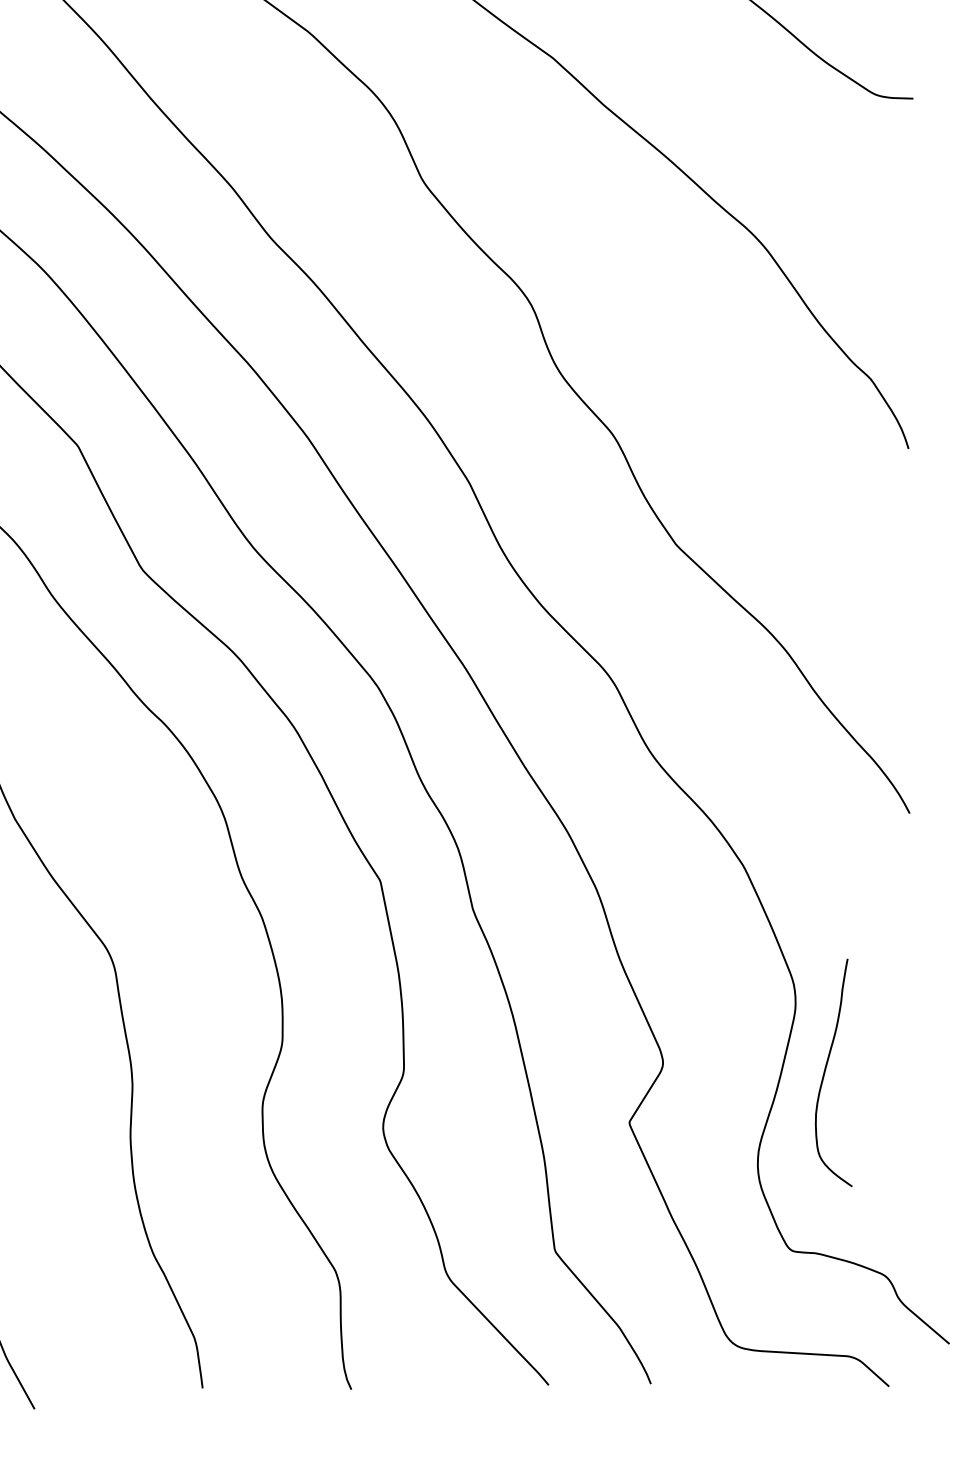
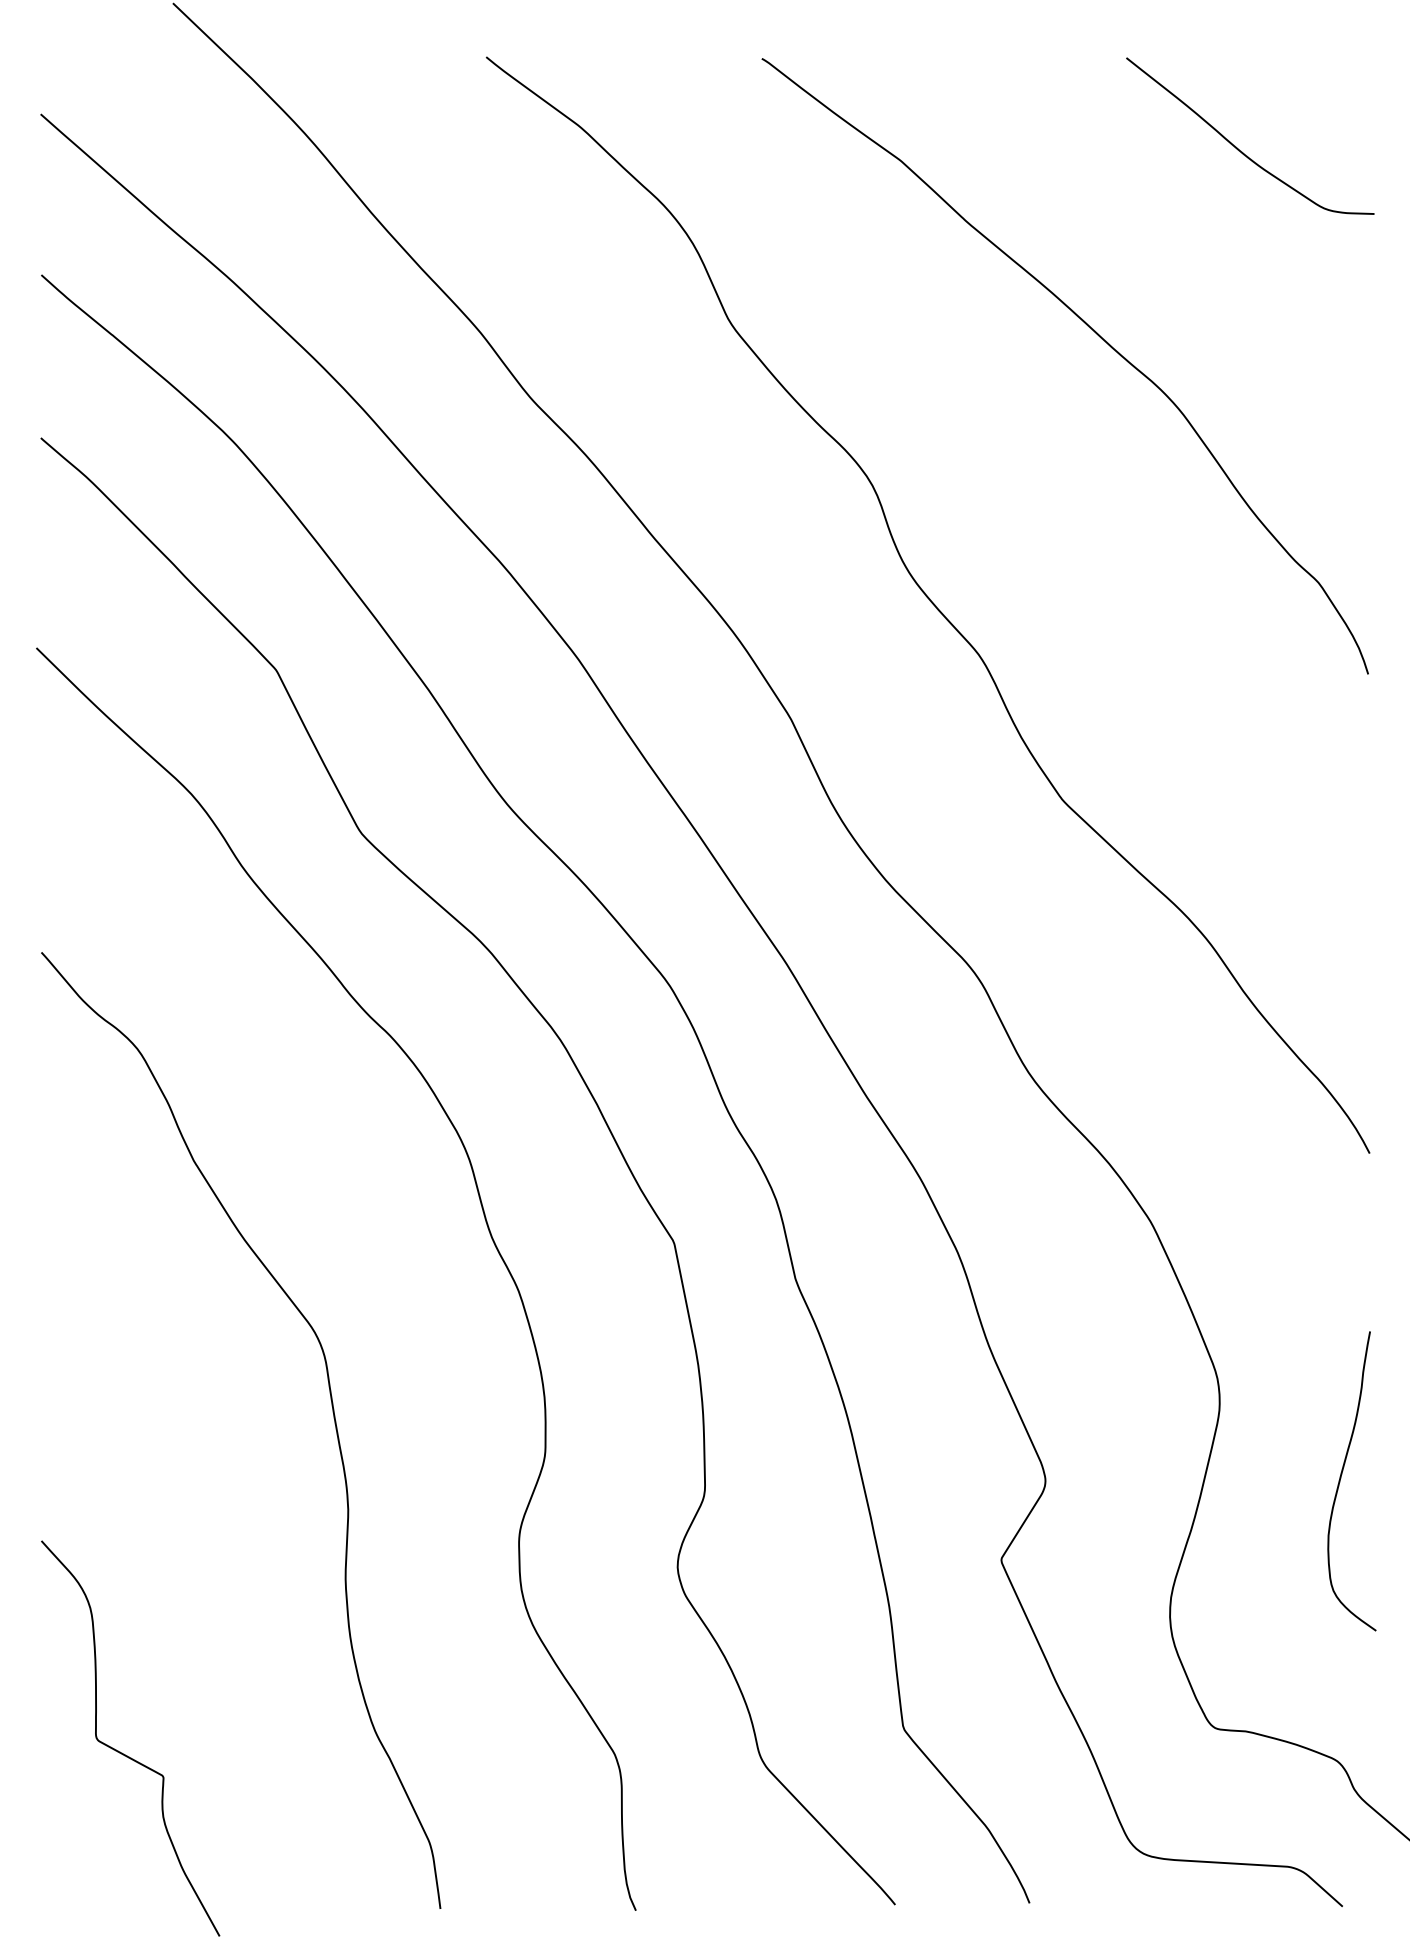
curve: (825, 1070) -> (1341, 1478), moved

